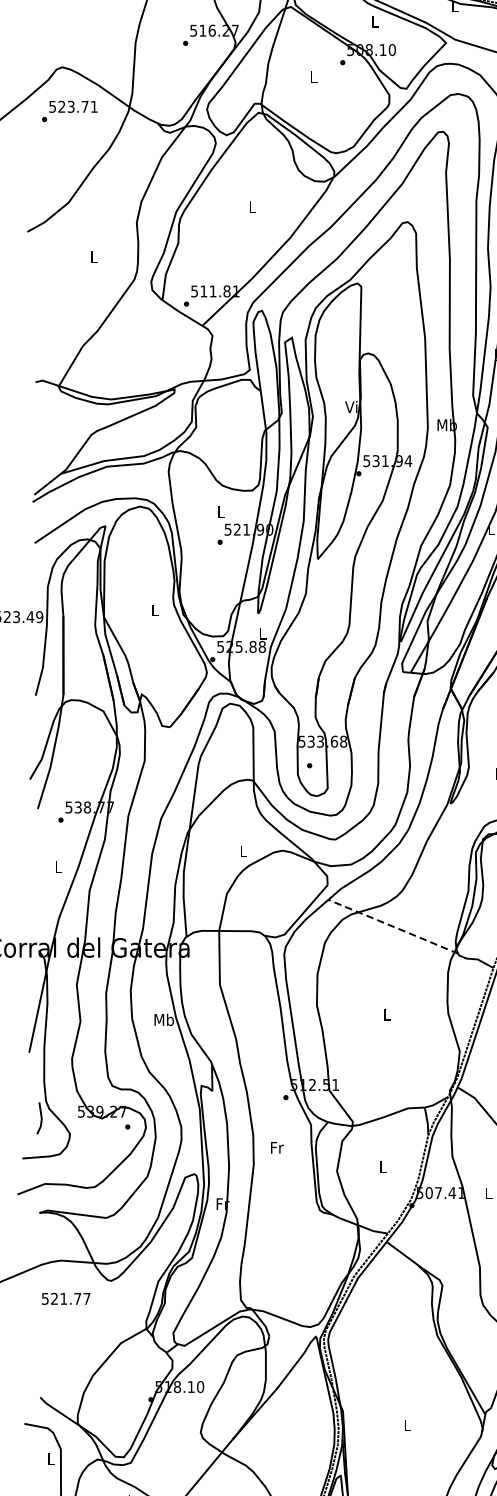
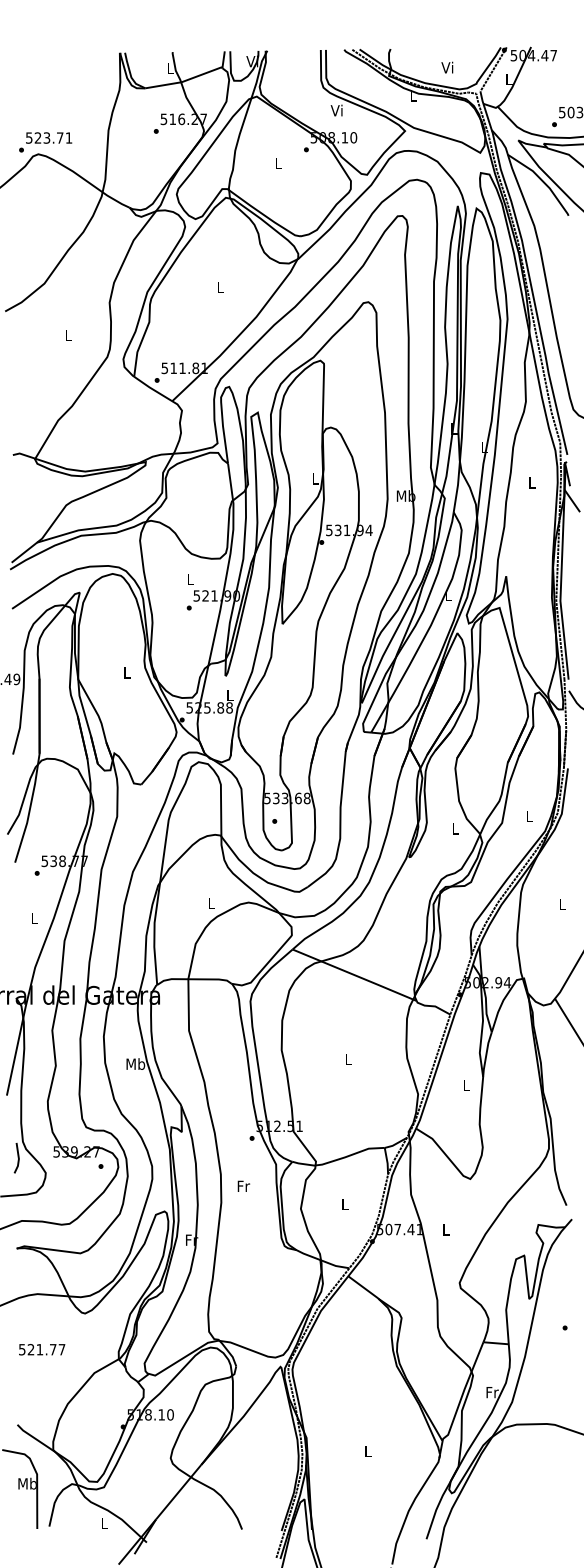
text: (374, 21) -> (336, 110), L -> Vi
text: (69, 111) -> (45, 142), moved
text: (351, 406) -> (314, 478), Vi -> L
line: (393, 927) -> (354, 975), dashed -> solid
text: (66, 1298) -> (42, 1349), moved
text: (50, 1458) -> (27, 1483), L -> Mb

